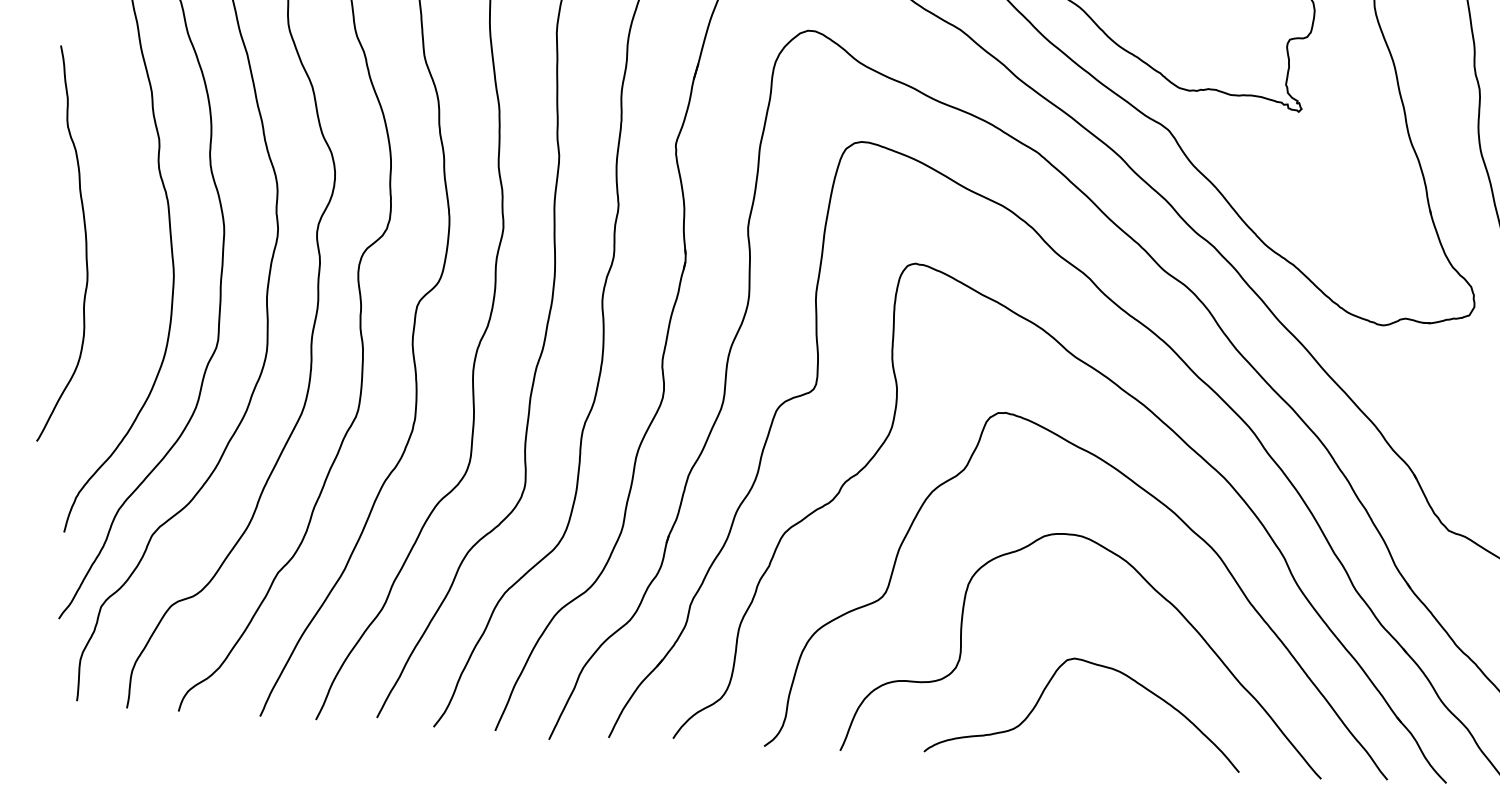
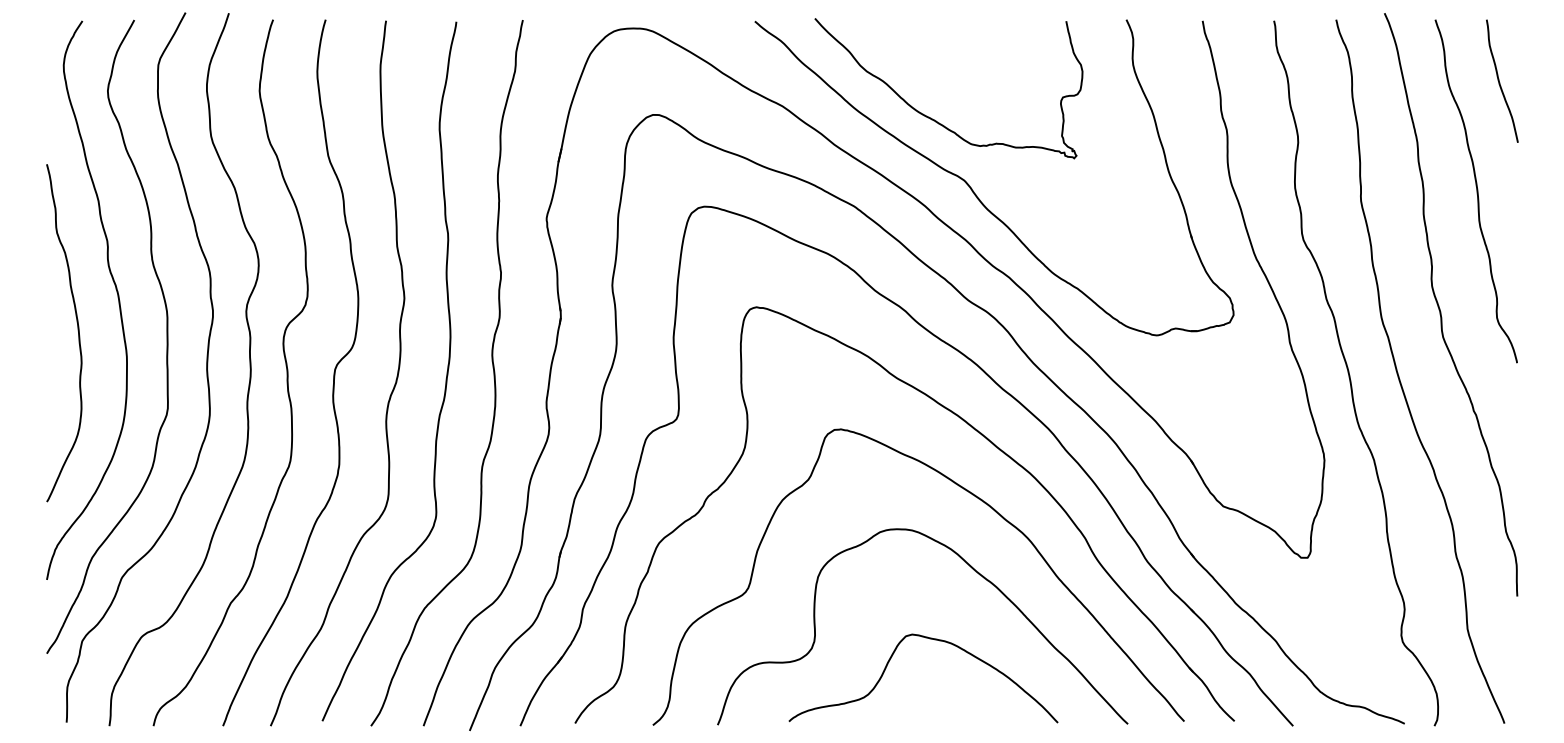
curve: (84, 242) -> (77, 330), moved

